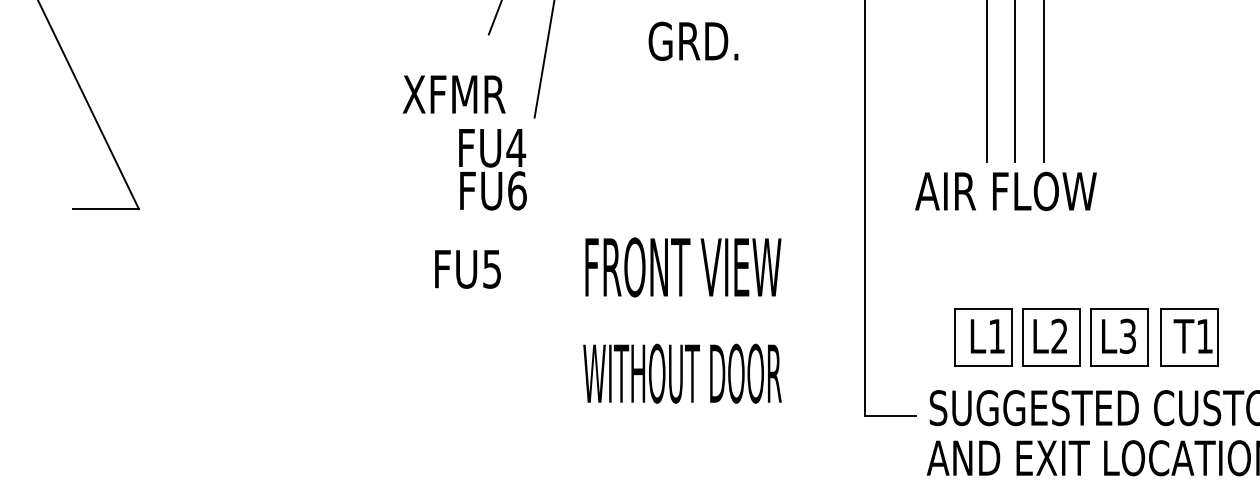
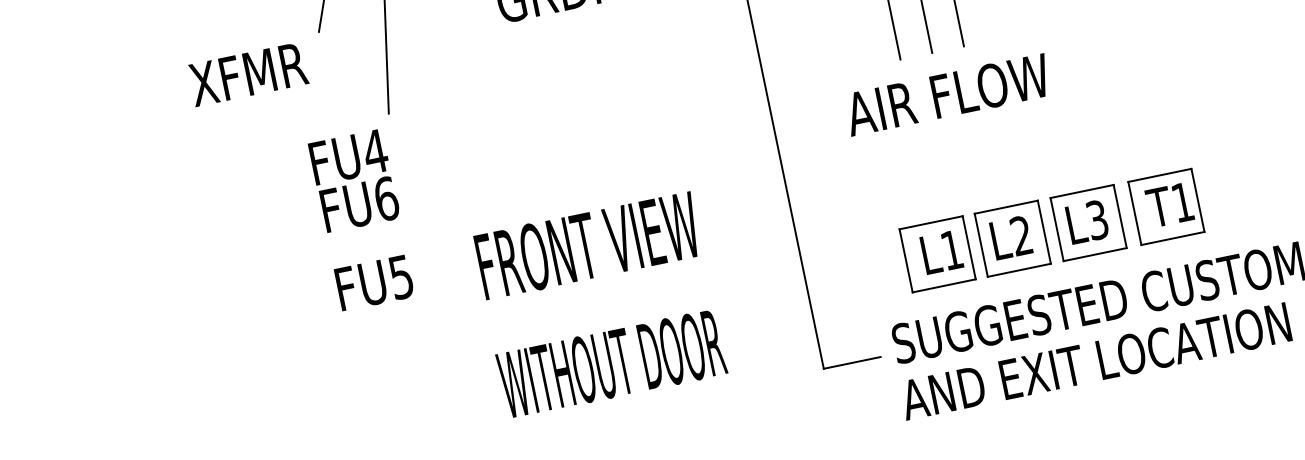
text: (453, 94) -> (247, 74), moved
text: (1005, 191) -> (947, 95), moved
text: (467, 269) -> (374, 283), moved

